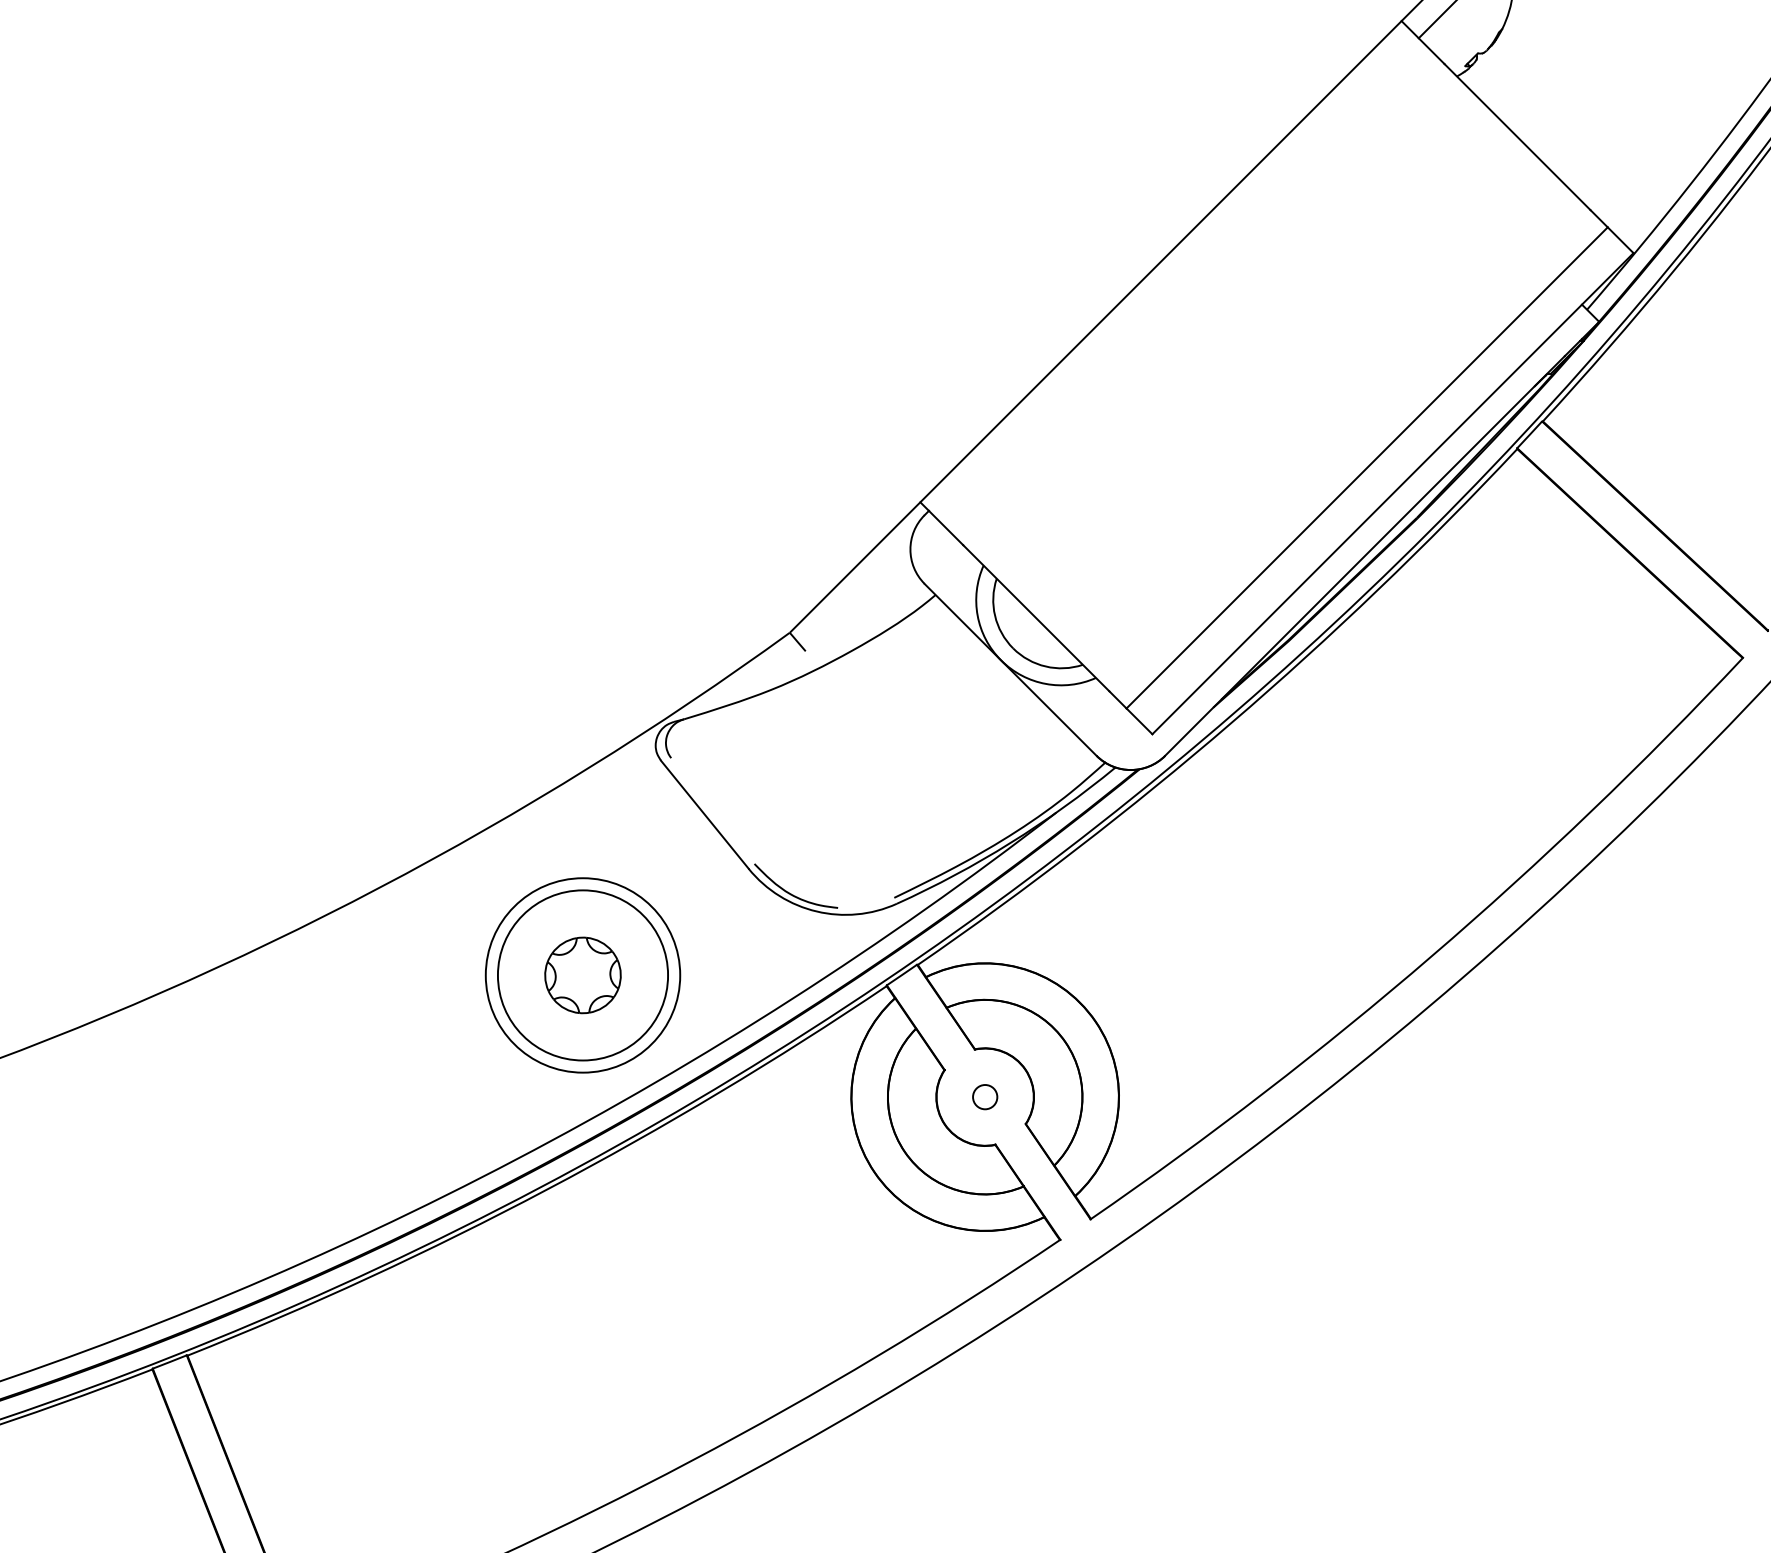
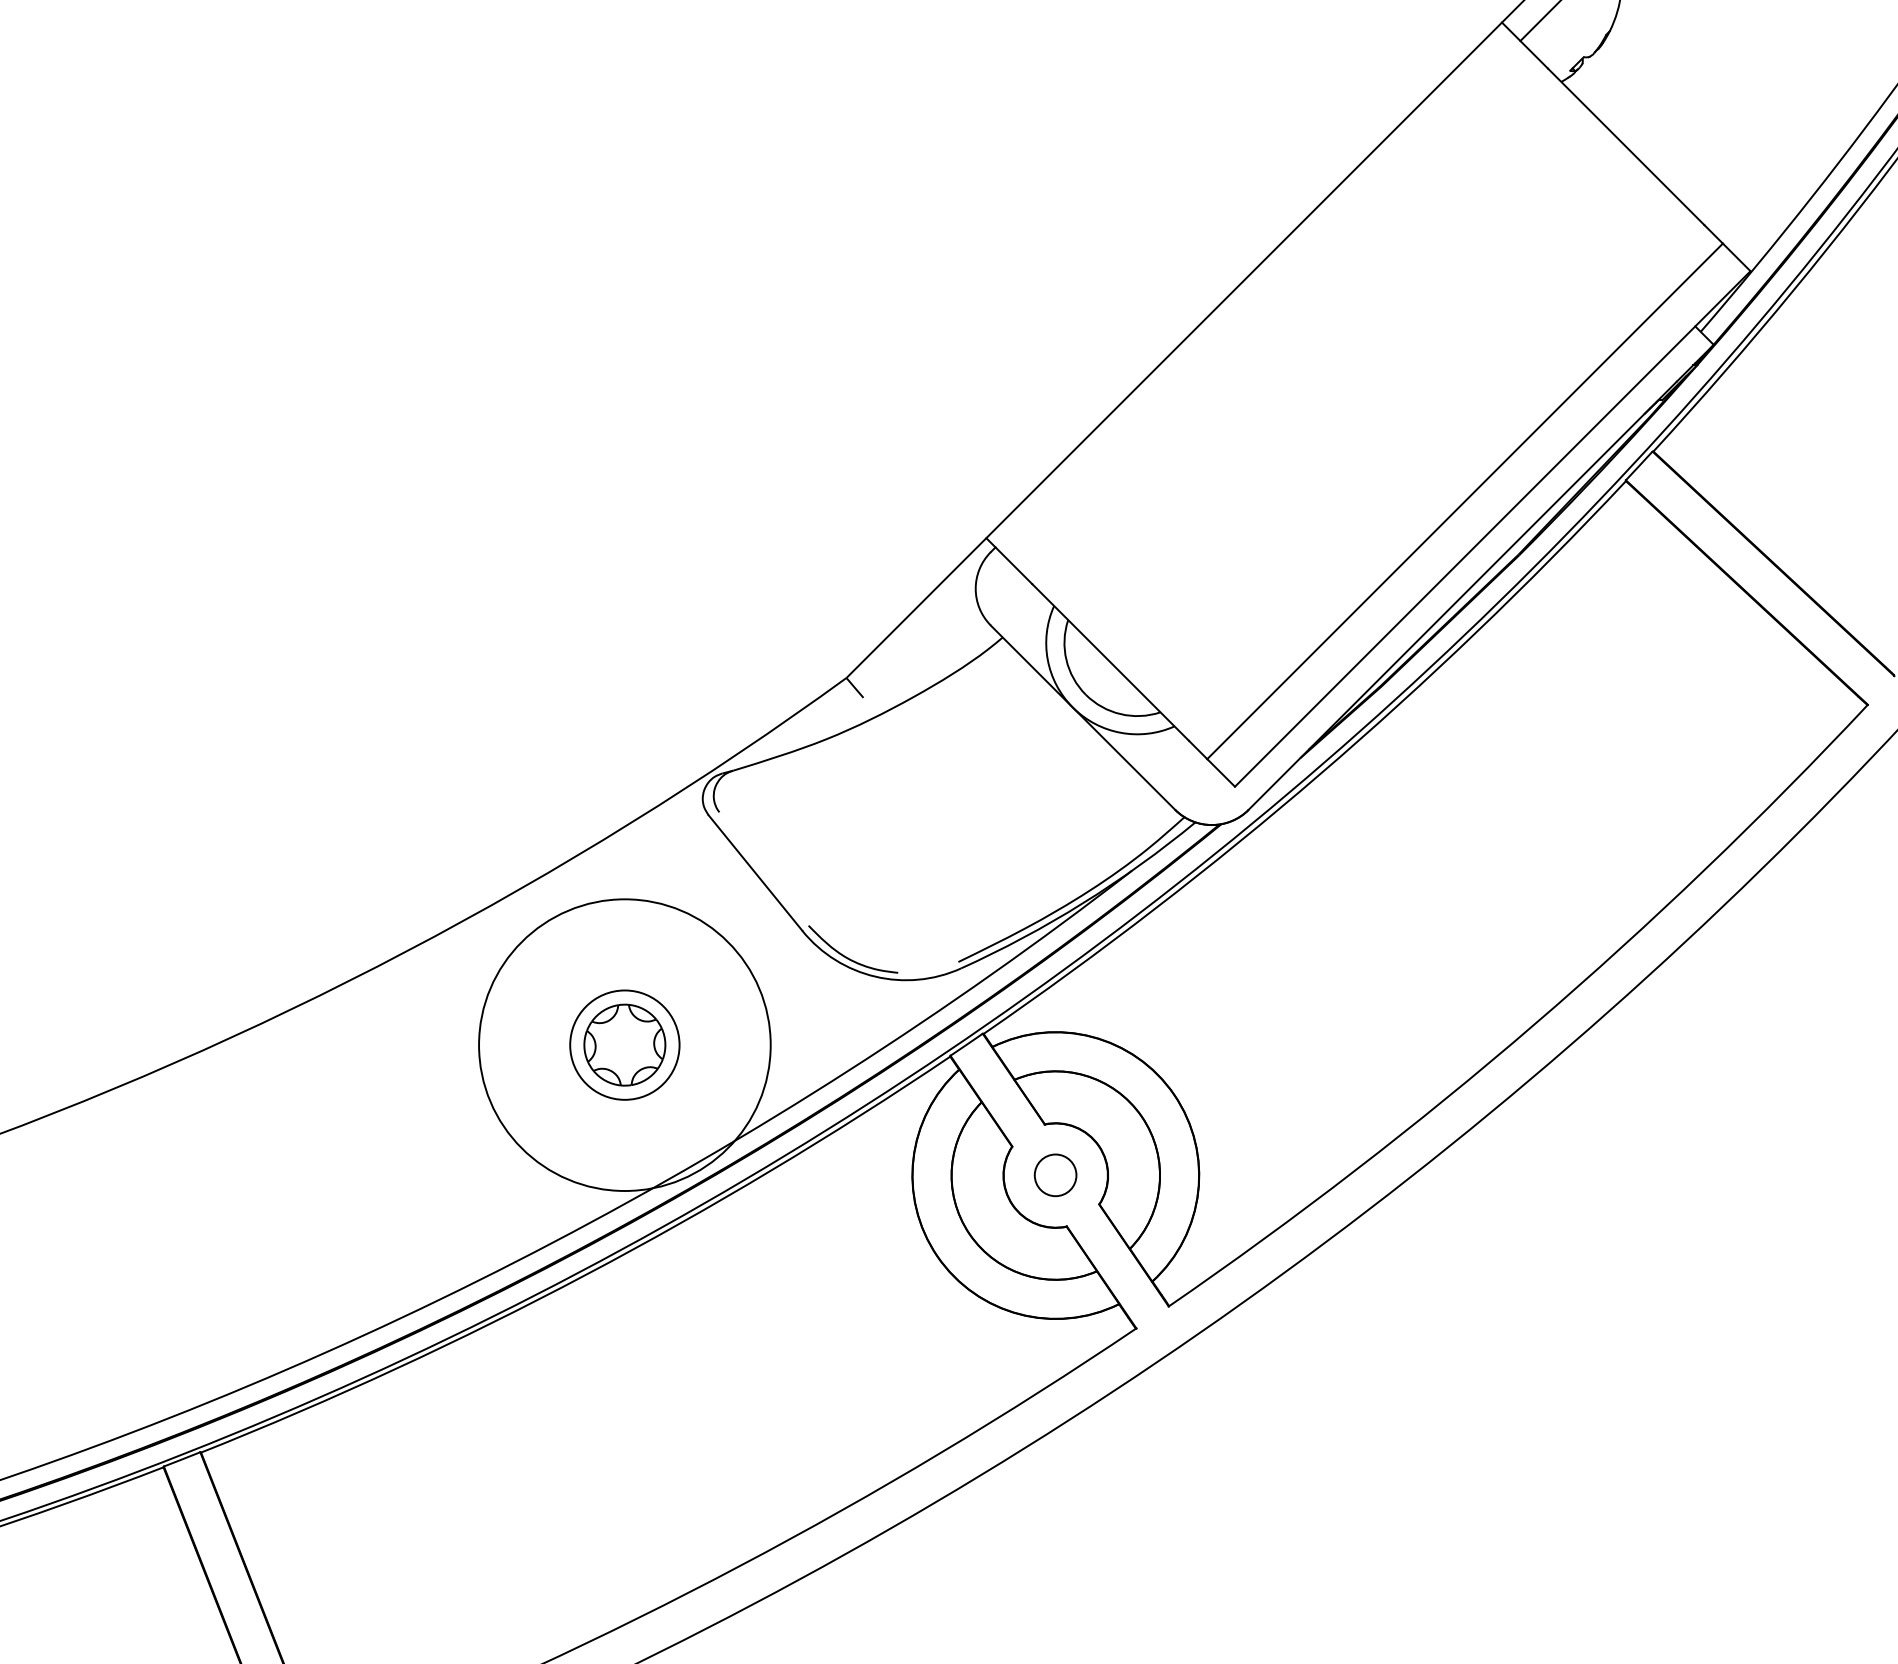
circle: (582, 975) -> (624, 1045), size x0.6
circle: (582, 975) -> (624, 1045), size x1.4
circle: (985, 1097) -> (1056, 1175), size x1.6

